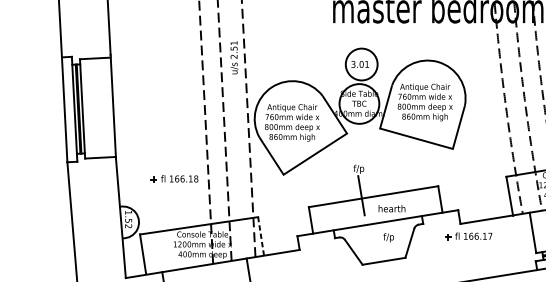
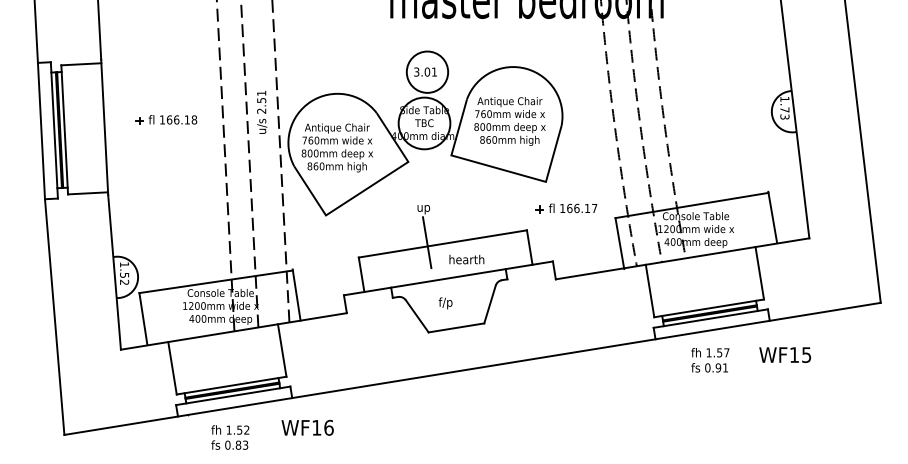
text: (234, 57) -> (262, 112), moved
text: (358, 169) -> (423, 208), f/p -> up
part: (174, 178) -> (166, 119), moved
line: (260, 236) -> (296, 295), dashed -> solid
part: (468, 236) -> (566, 208), moved
text: (388, 237) -> (445, 303), moved

